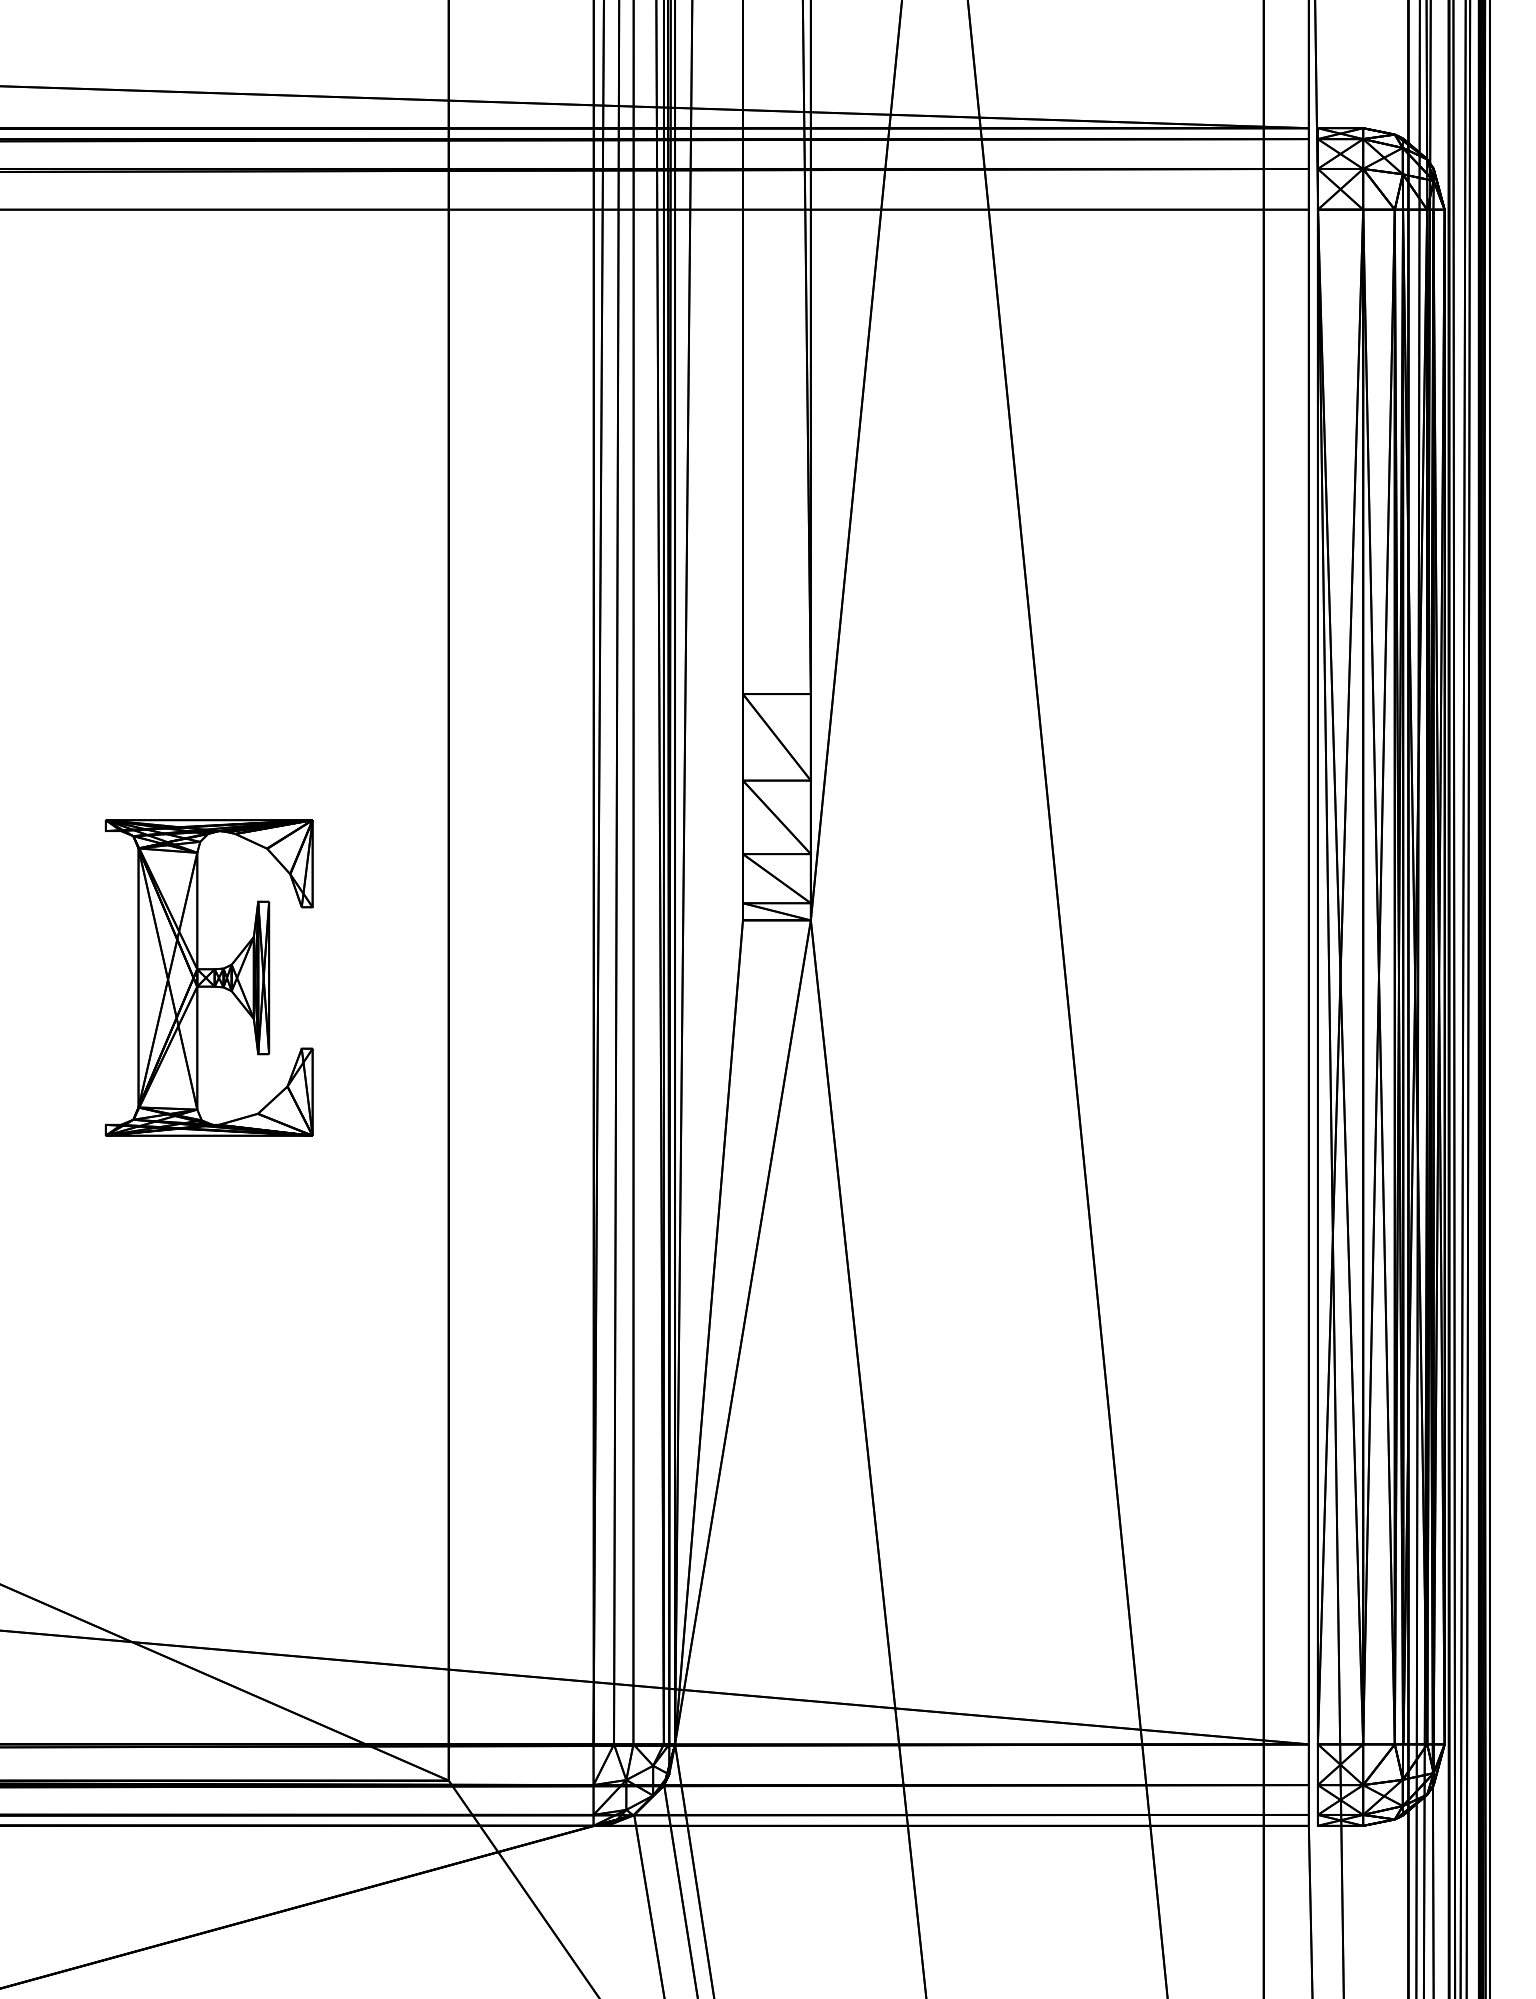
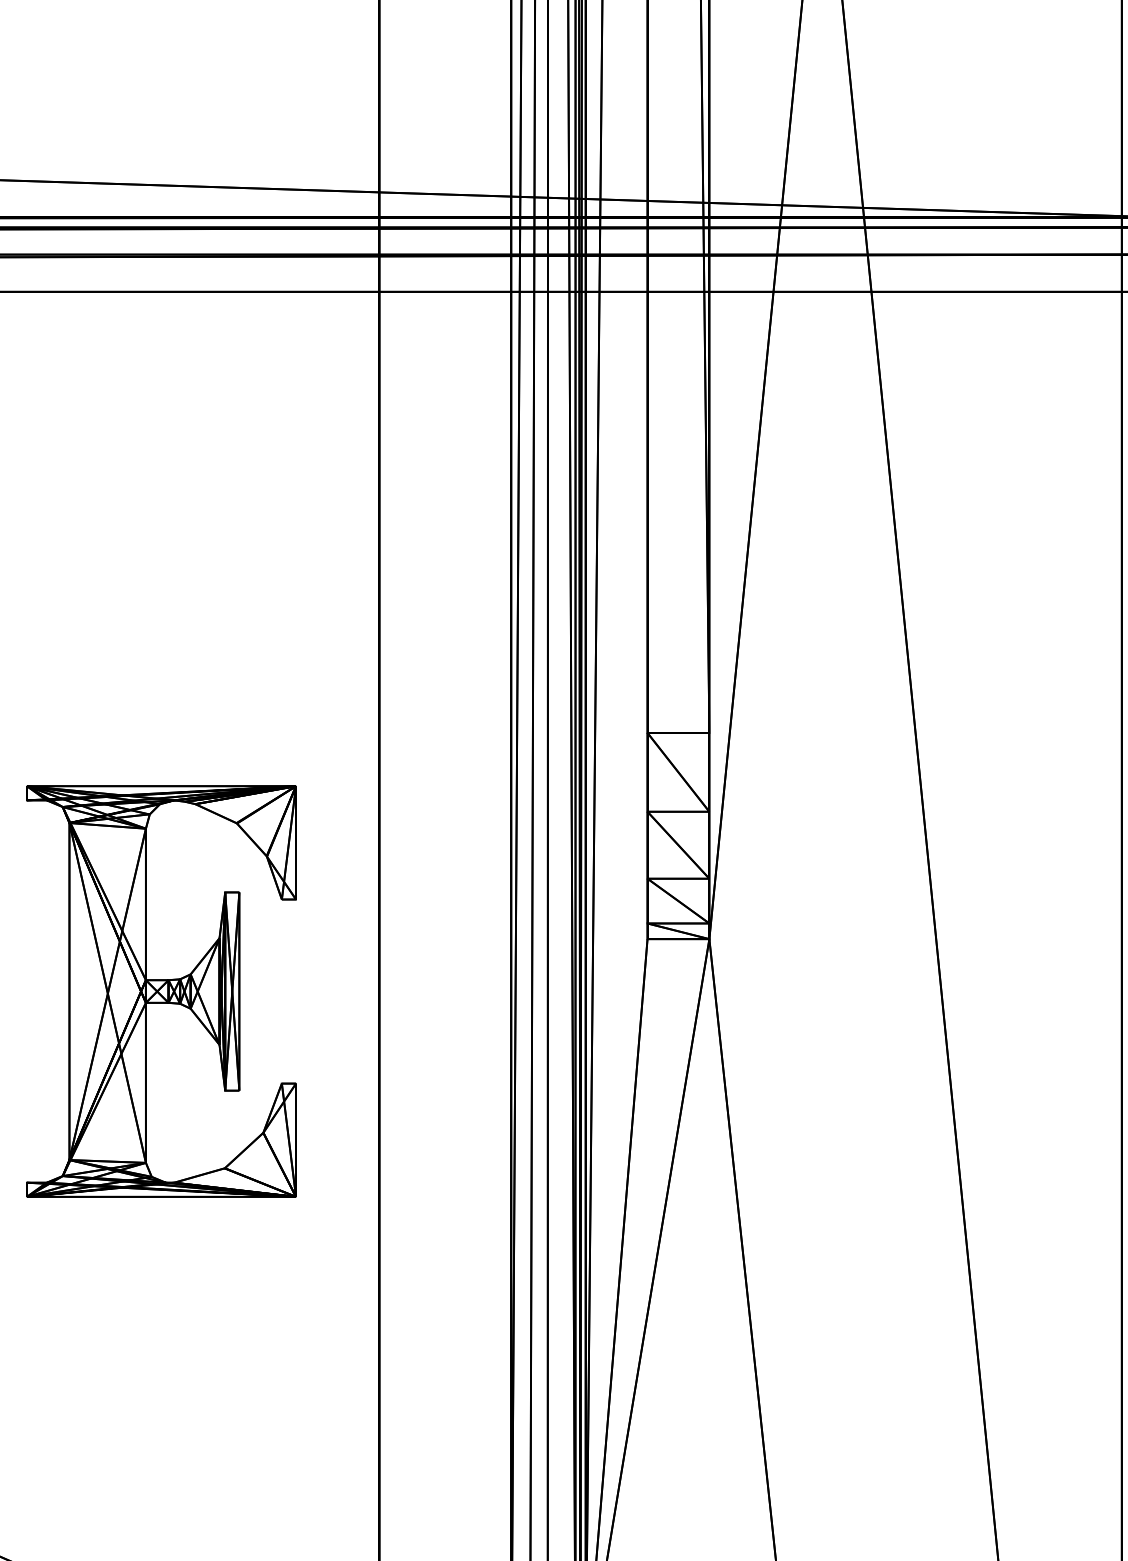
part: (208, 977) -> (160, 991), size x1.43

